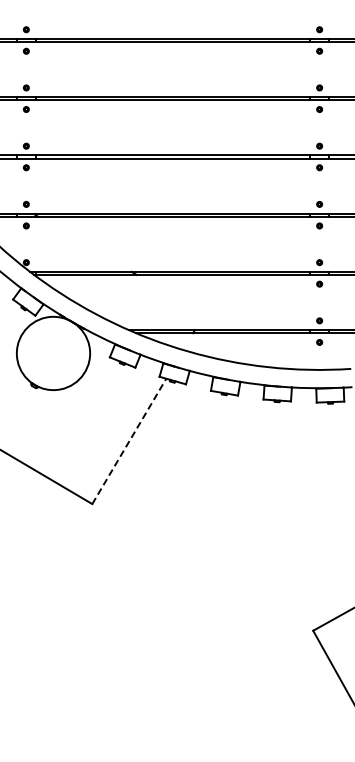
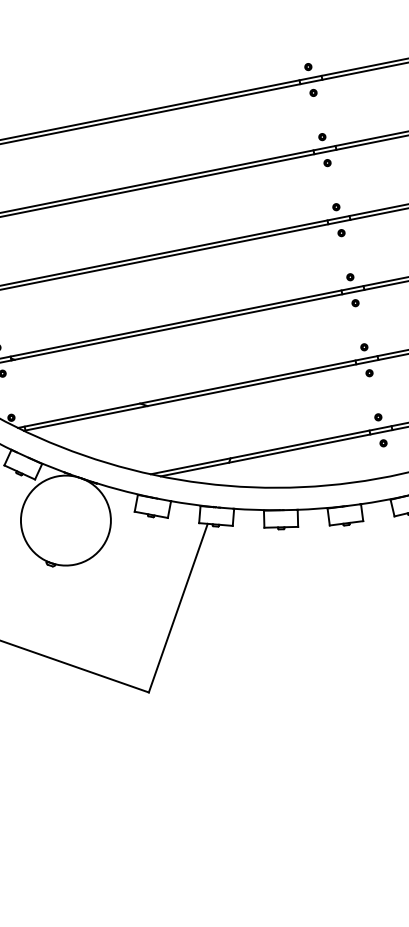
line: (129, 441) -> (178, 608), dashed -> solid

